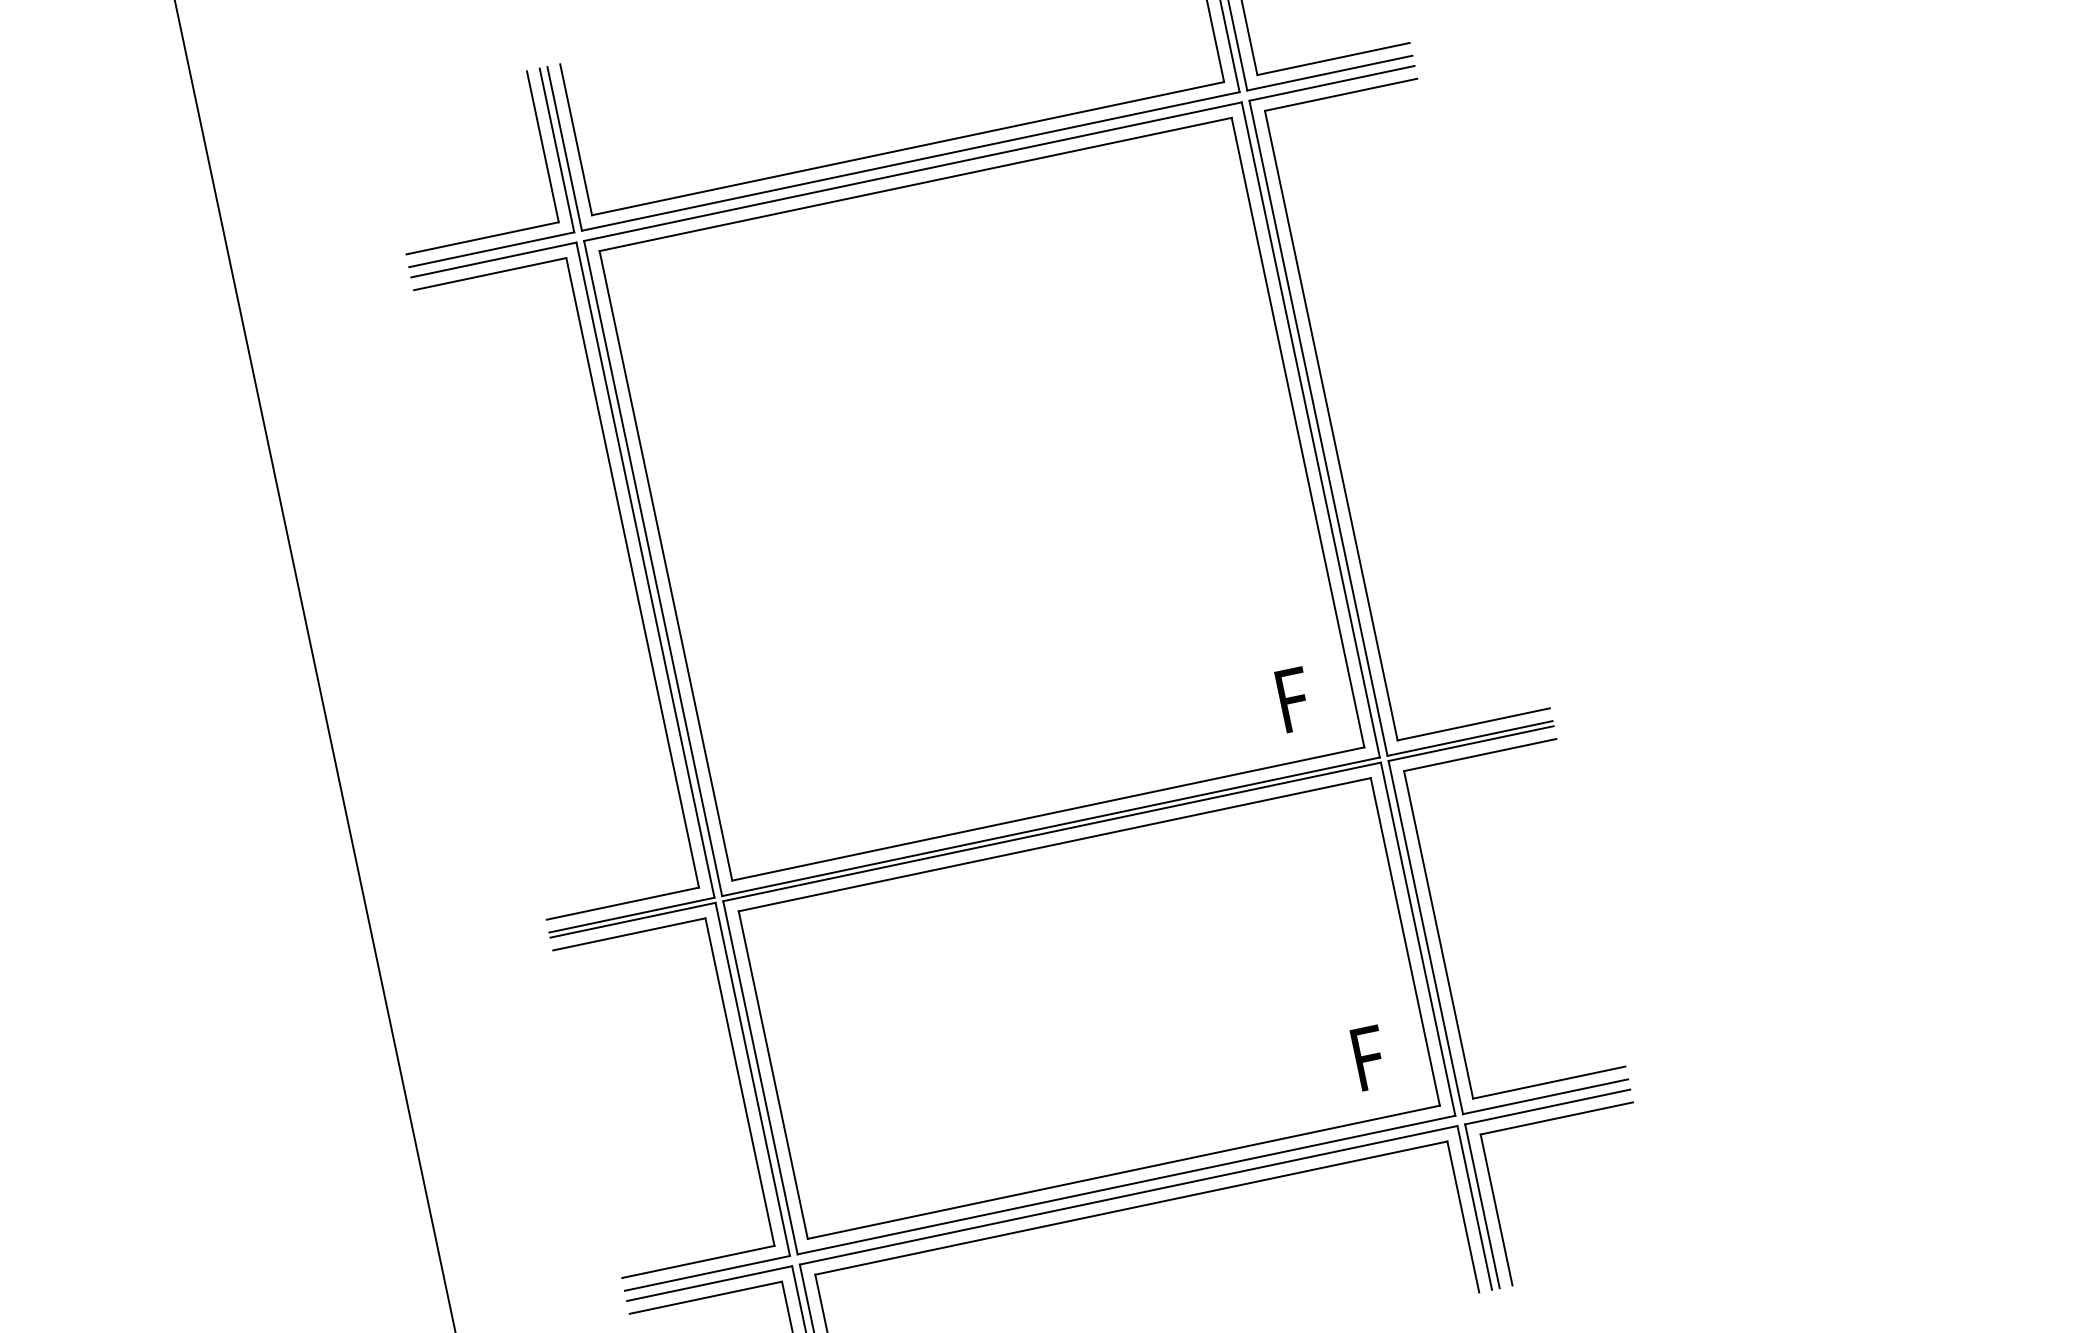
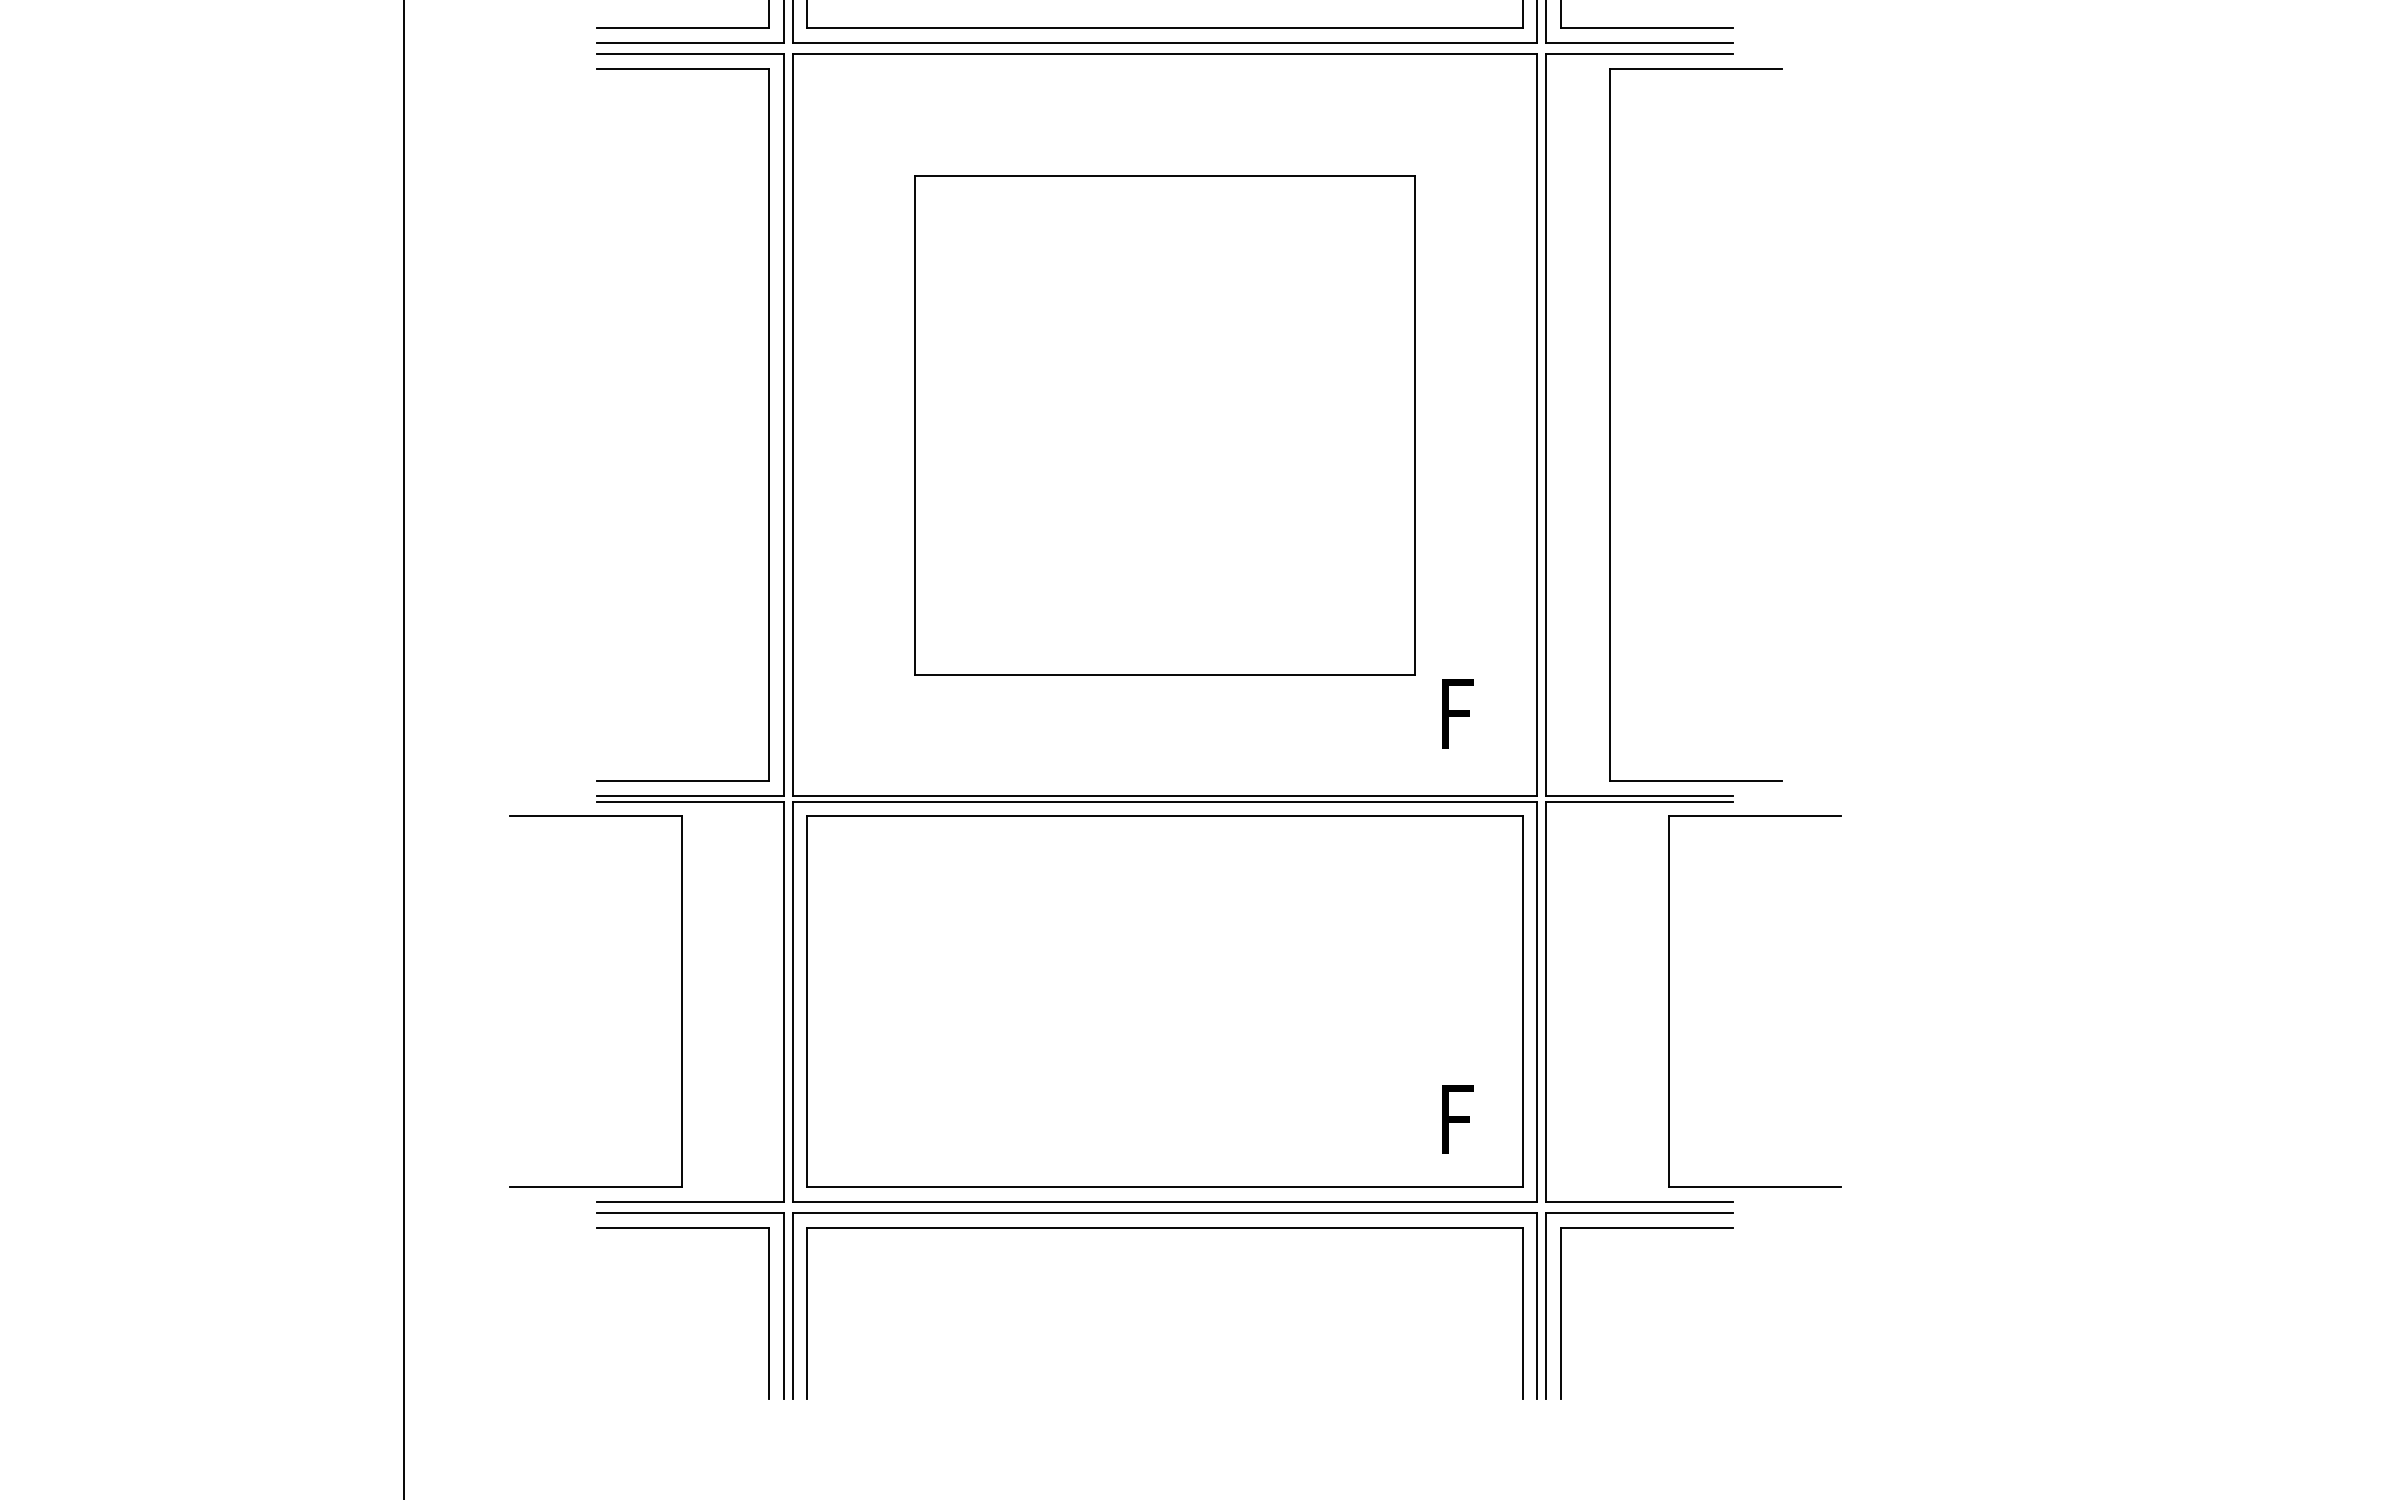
part: (1332, 424) -> (1610, 424), moved
part: (981, 498) -> (1164, 424), size x0.7
part: (1439, 934) -> (1669, 1001), moved
part: (739, 1082) -> (681, 1001), moved

